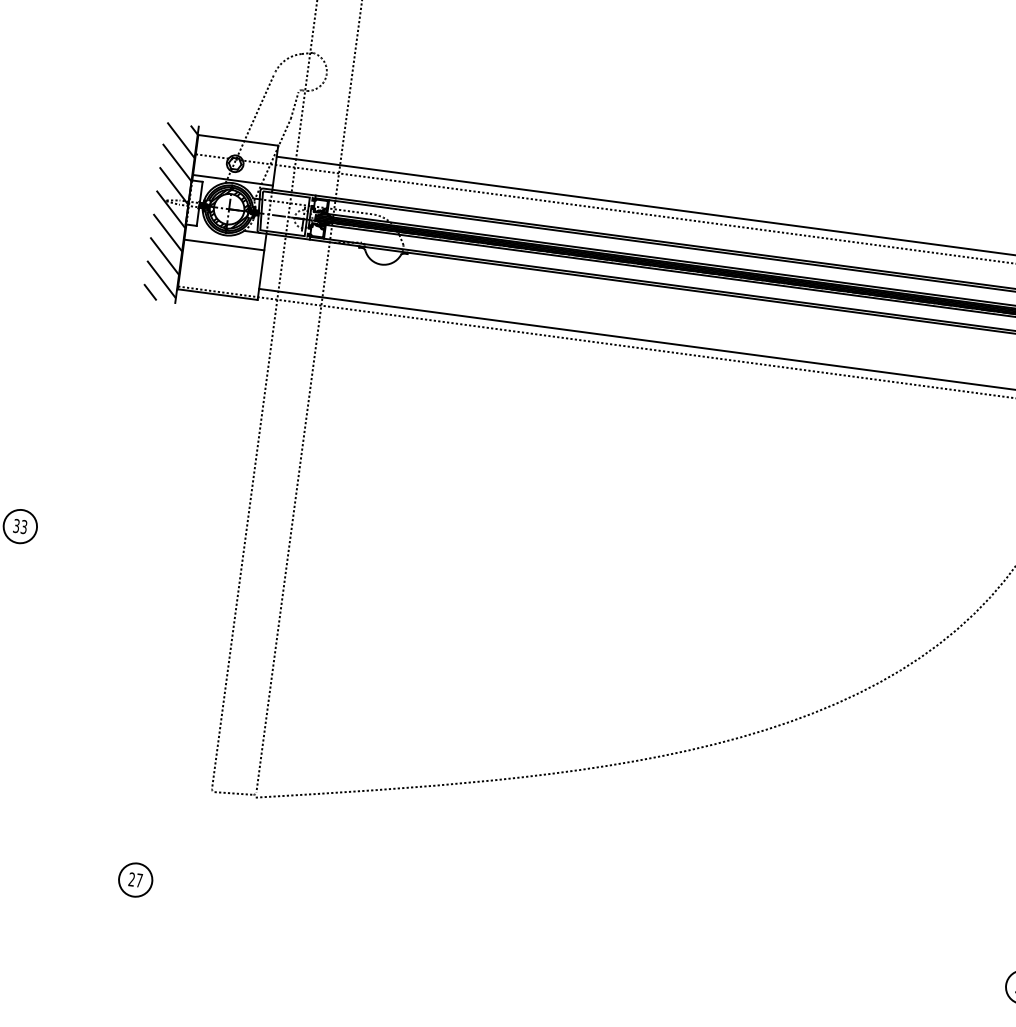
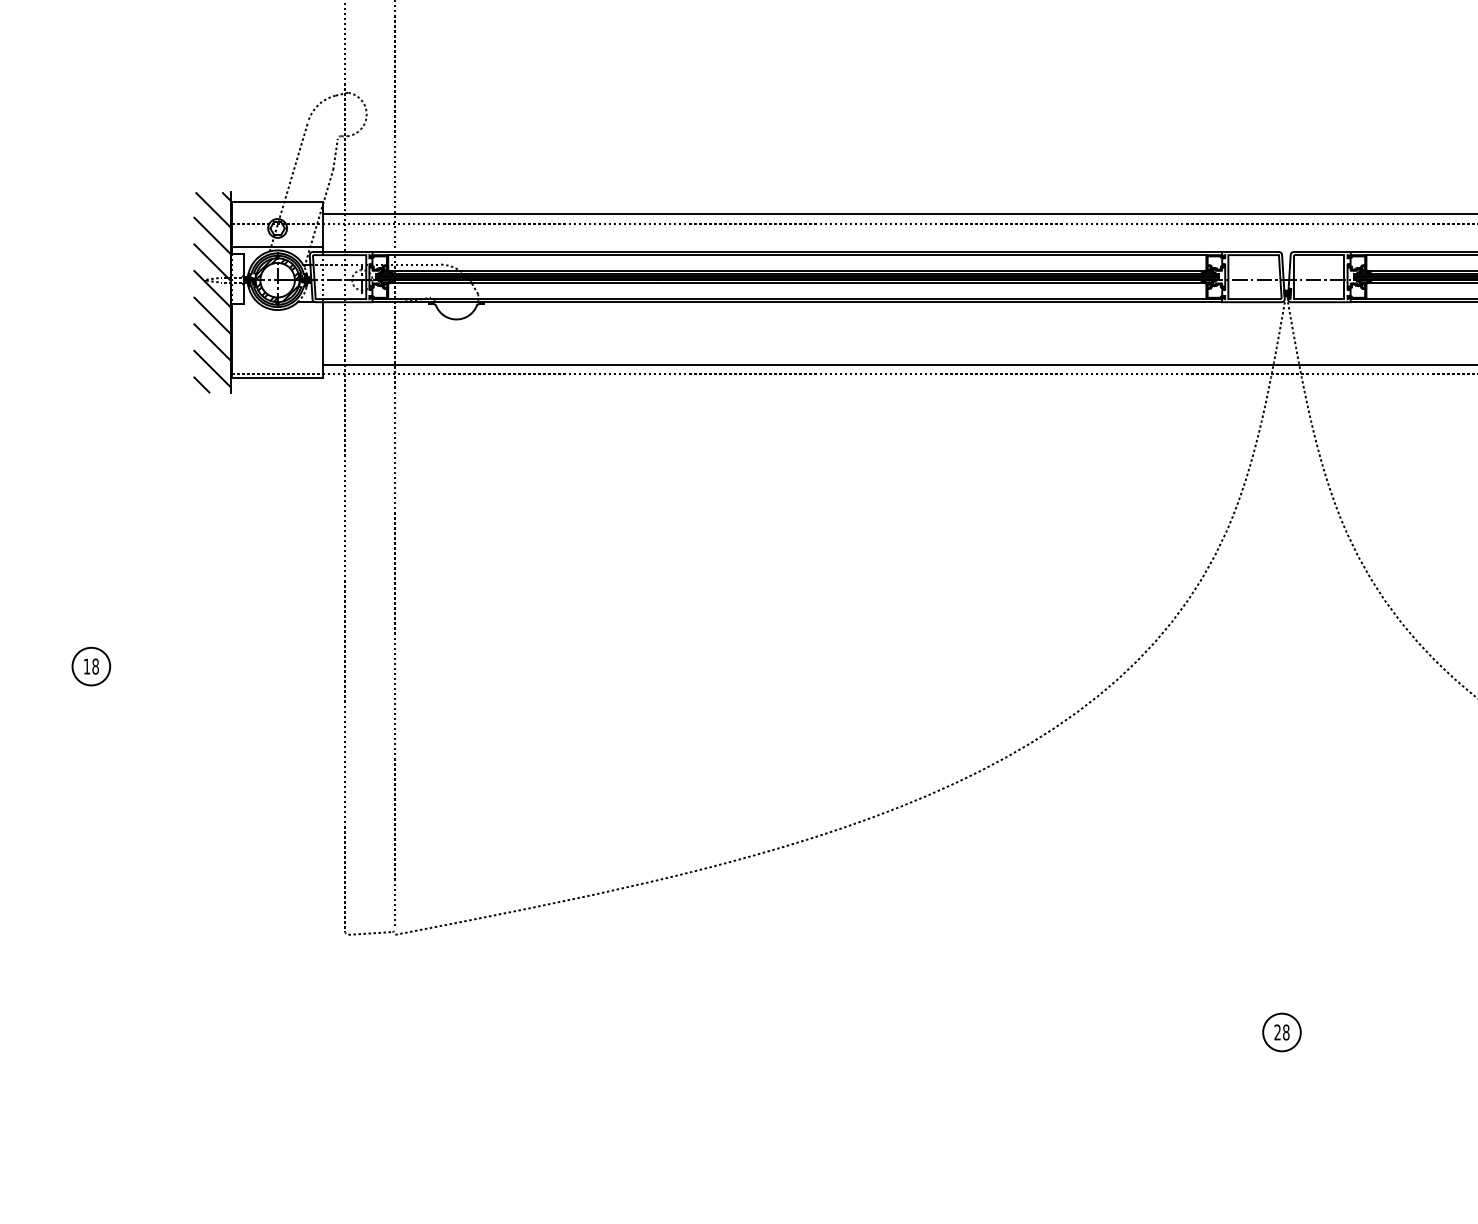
line: (224, 245) -> (277, 321), removed
text: (19, 526) -> (90, 666), 33 -> 18
part: (135, 879) -> (272, 1044), removed

